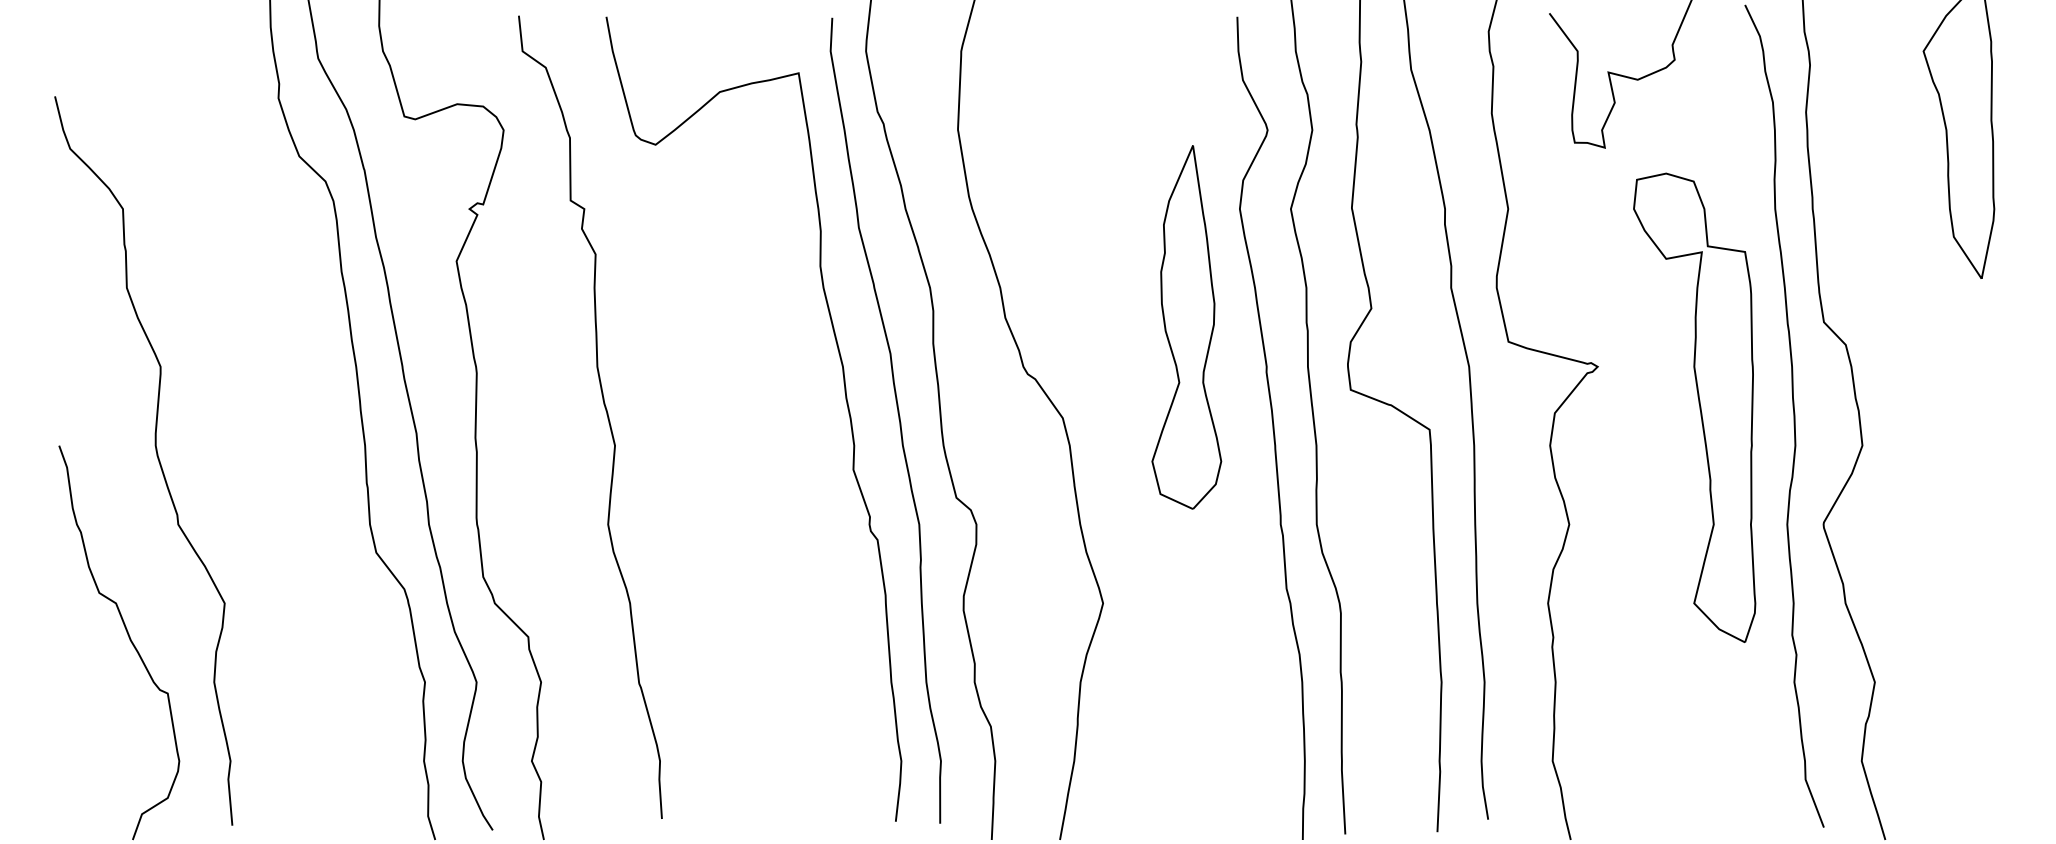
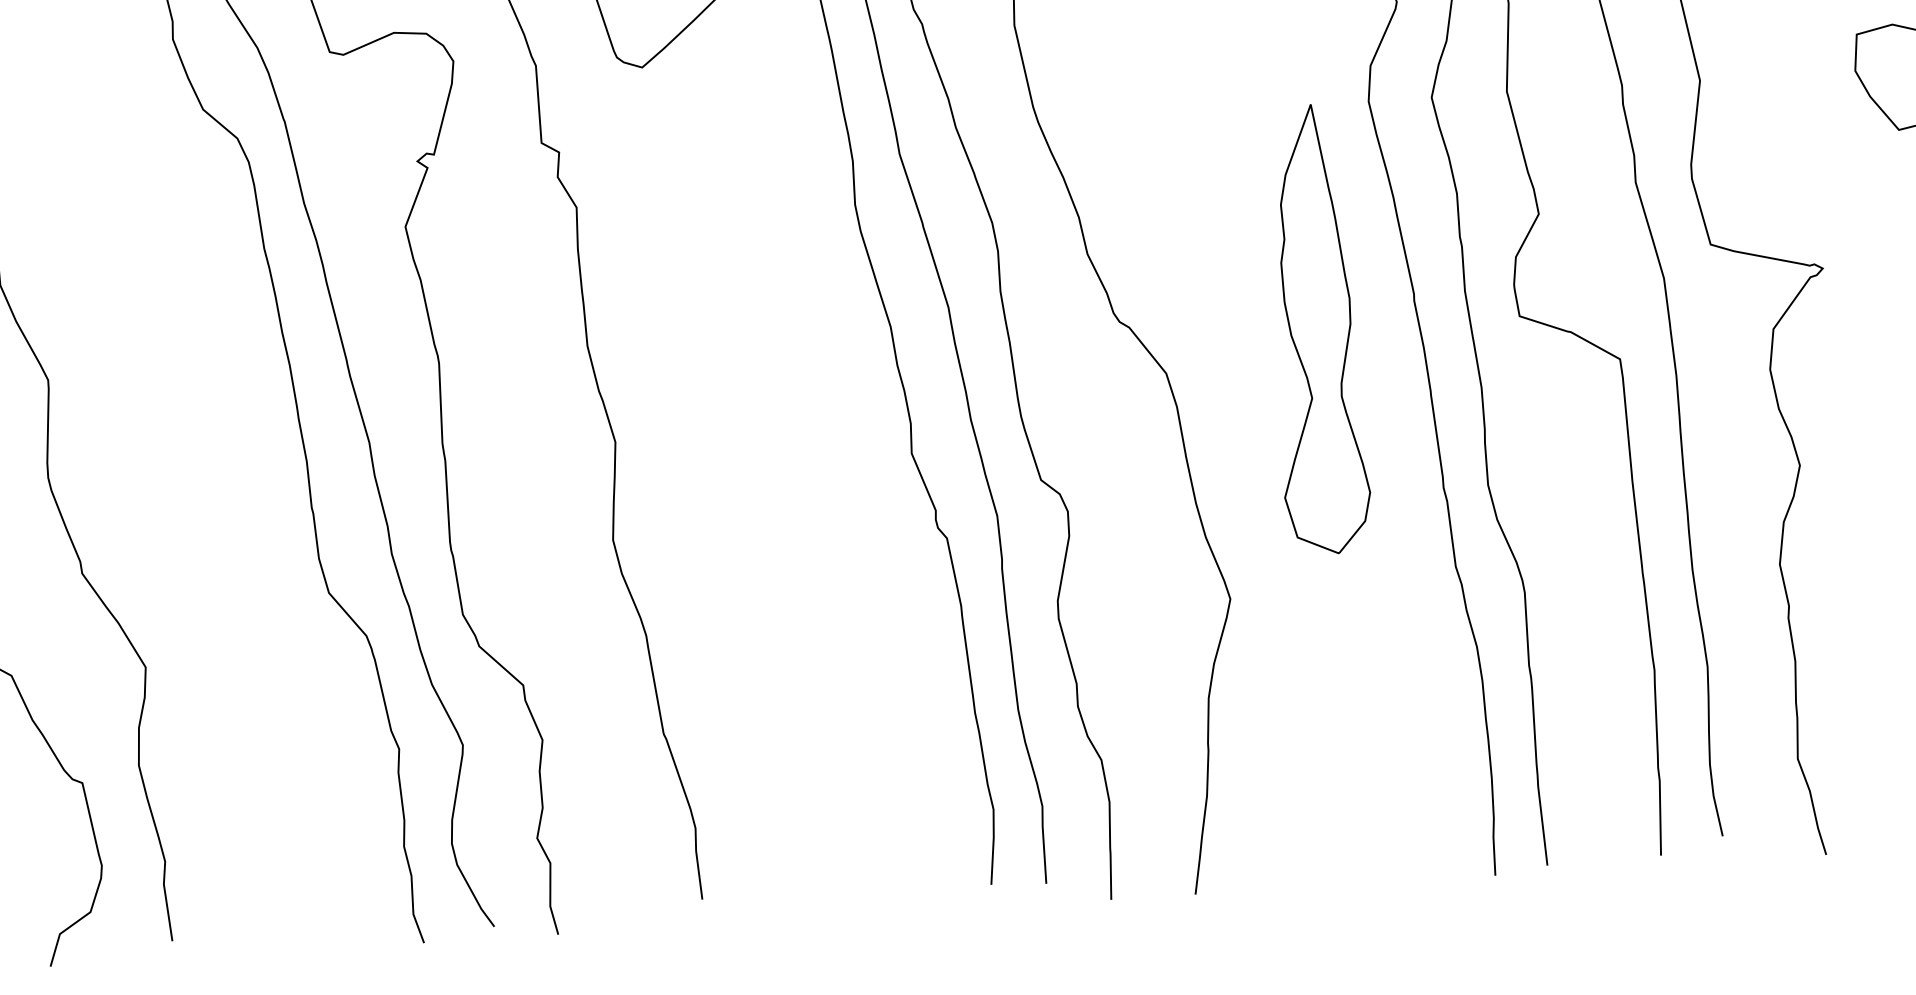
part: (1186, 327) -> (1316, 329), moved

